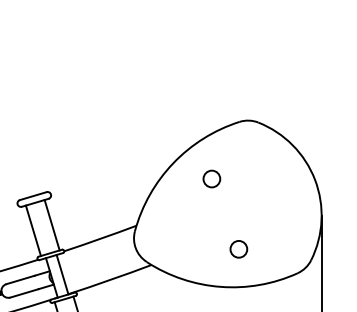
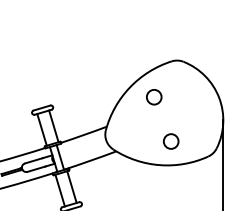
circle: (212, 179) -> (154, 97), size x1.4
circle: (239, 249) -> (171, 141), size x1.4

